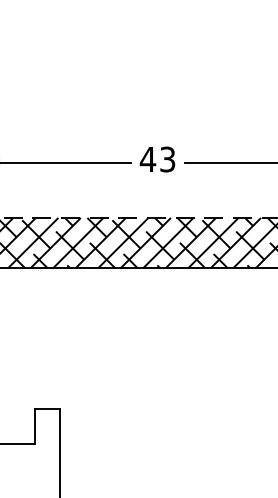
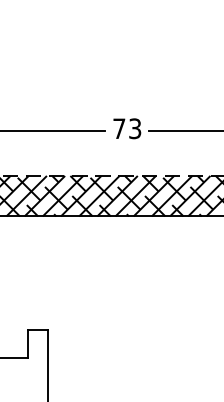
text: (147, 159) -> (118, 128), 43 -> 73

